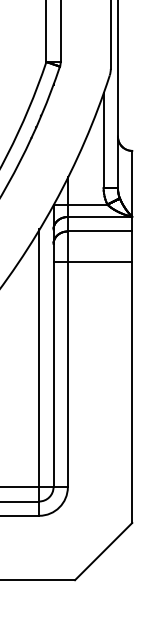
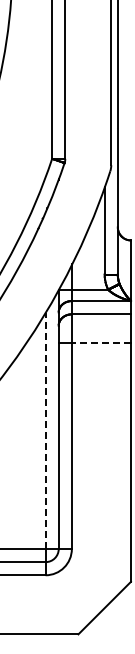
line: (100, 262) -> (101, 342), solid -> dashed
line: (39, 358) -> (45, 430), solid -> dashed

